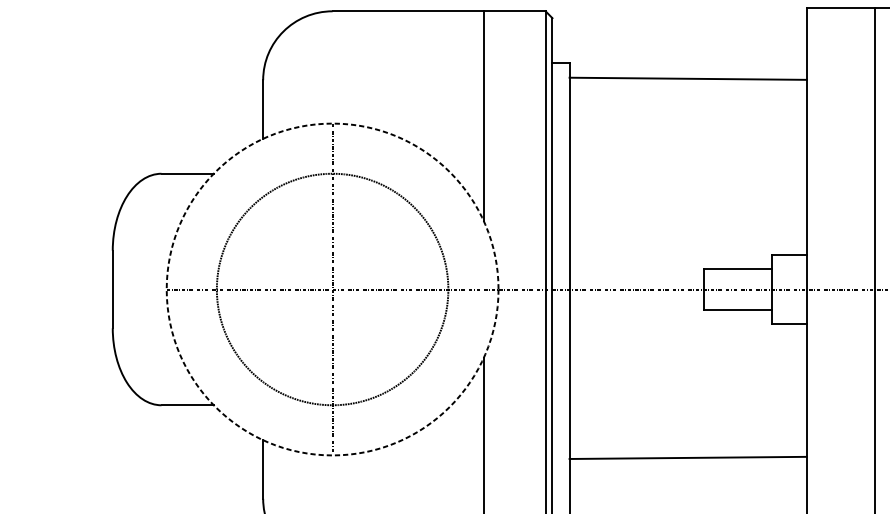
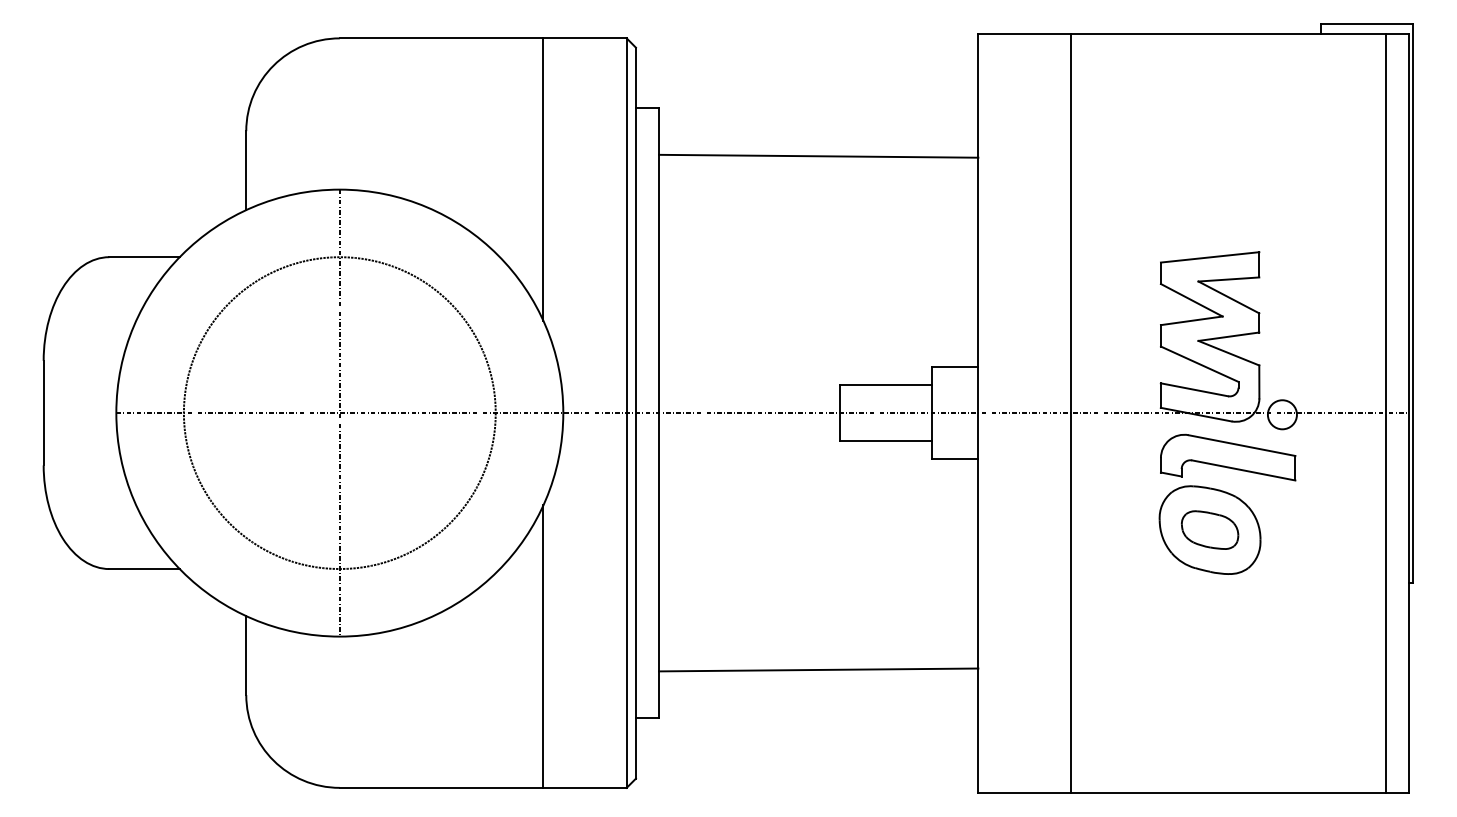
line: (687, 78) -> (818, 155), moved
circle: (332, 289) -> (339, 412), dashed -> solid
line: (687, 457) -> (818, 669), moved

